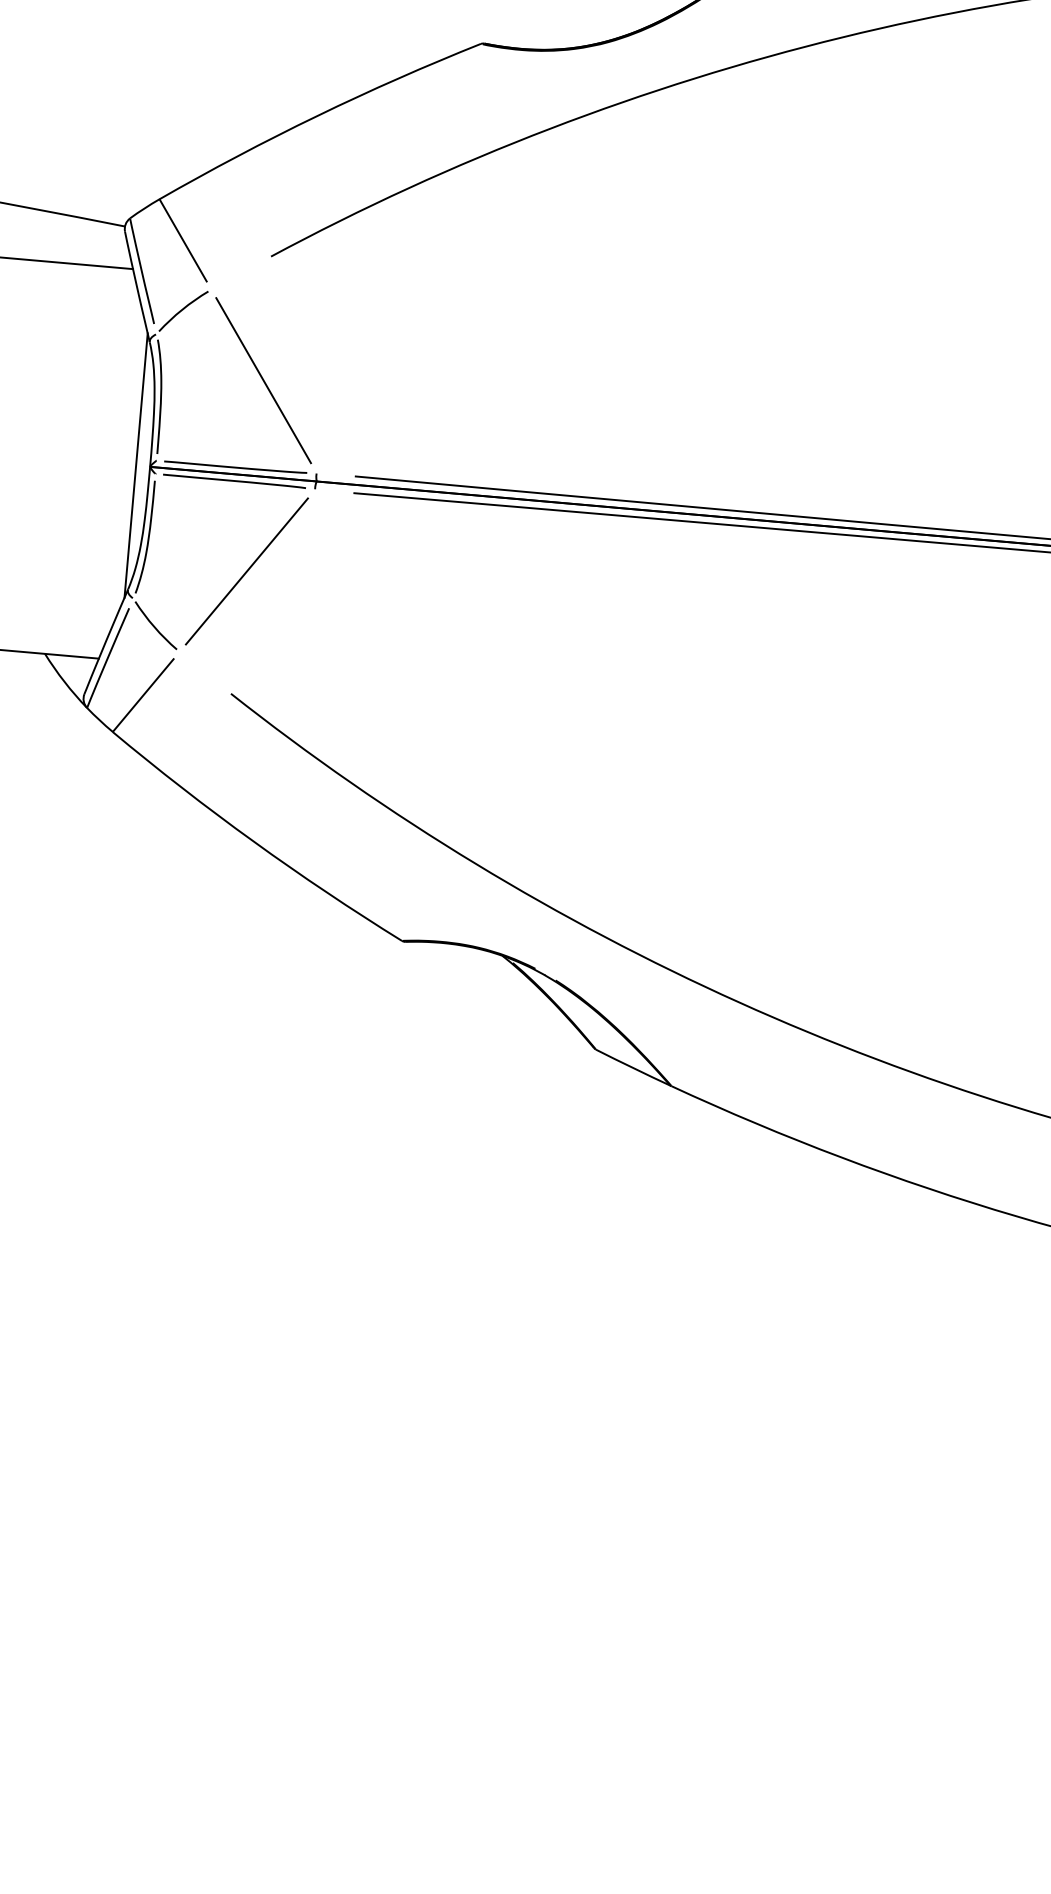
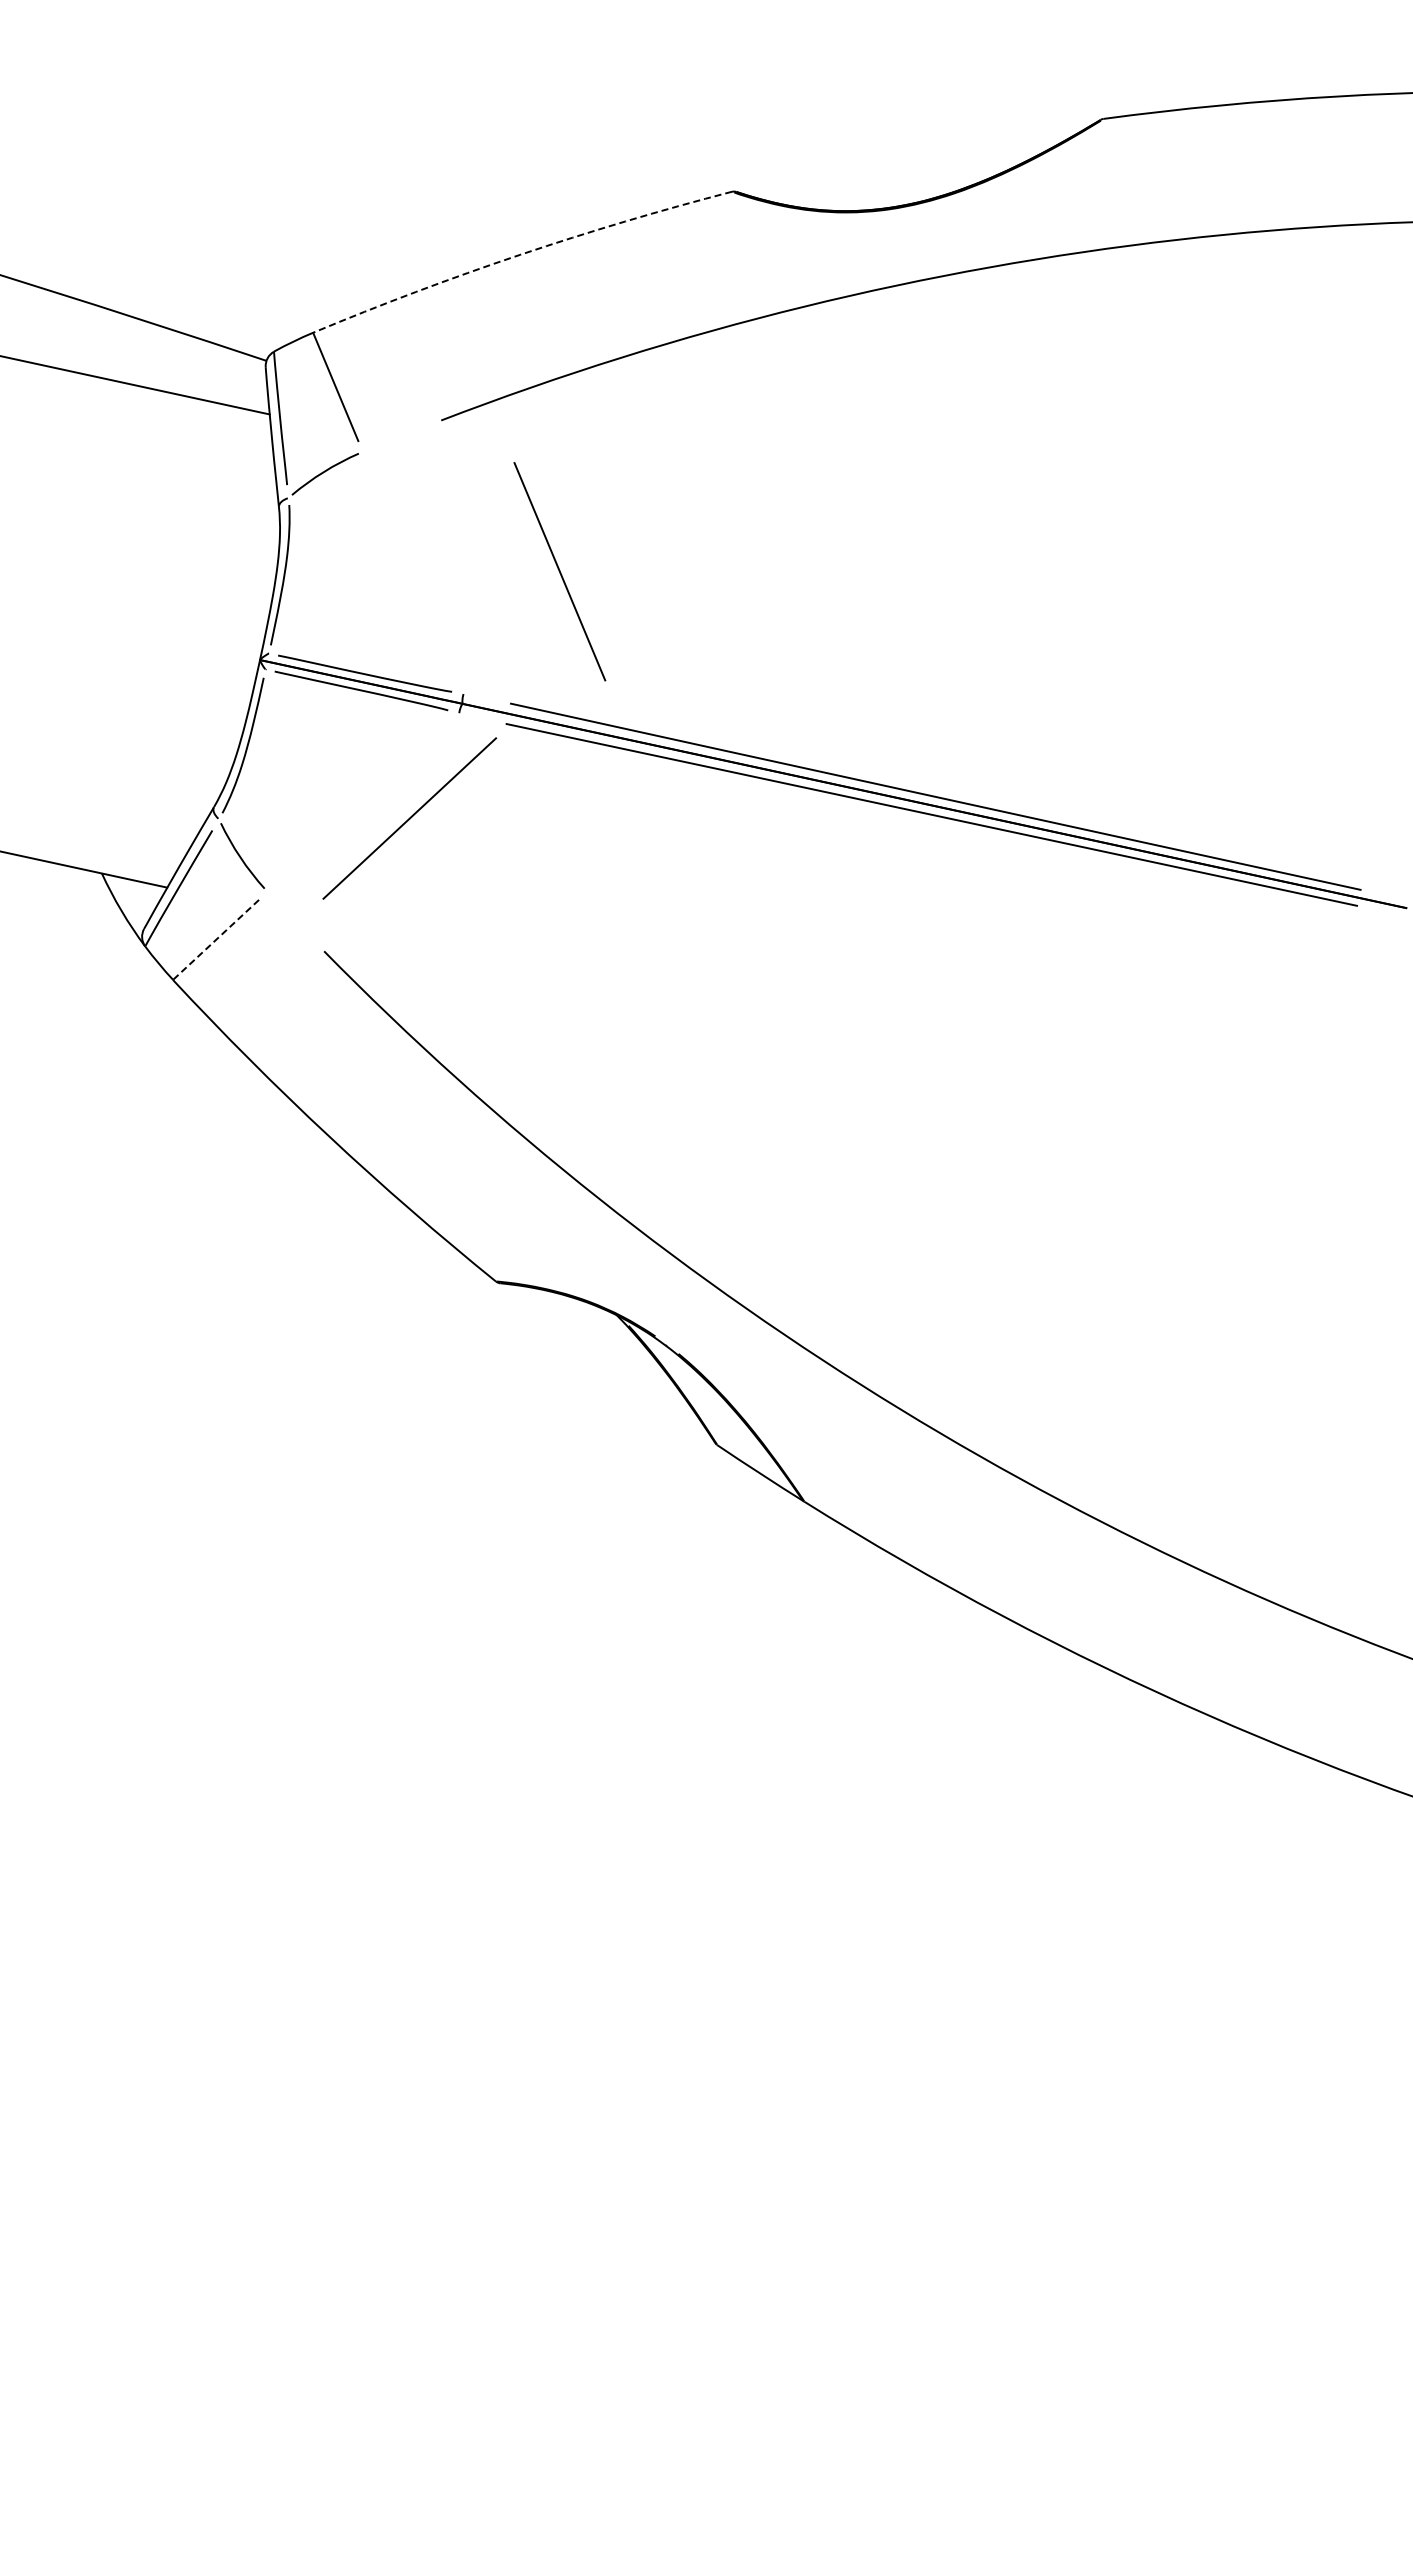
arc: (317, 115) -> (520, 254), solid -> dashed
line: (263, 380) -> (559, 571), moved
line: (135, 465) -> (242, 655), removed
line: (246, 571) -> (409, 818), moved
line: (143, 695) -> (216, 939), solid -> dashed

